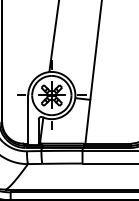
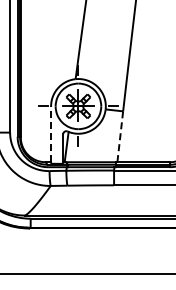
line: (28, 119) -> (51, 134), solid -> dashed
line: (88, 121) -> (120, 136), solid -> dashed

